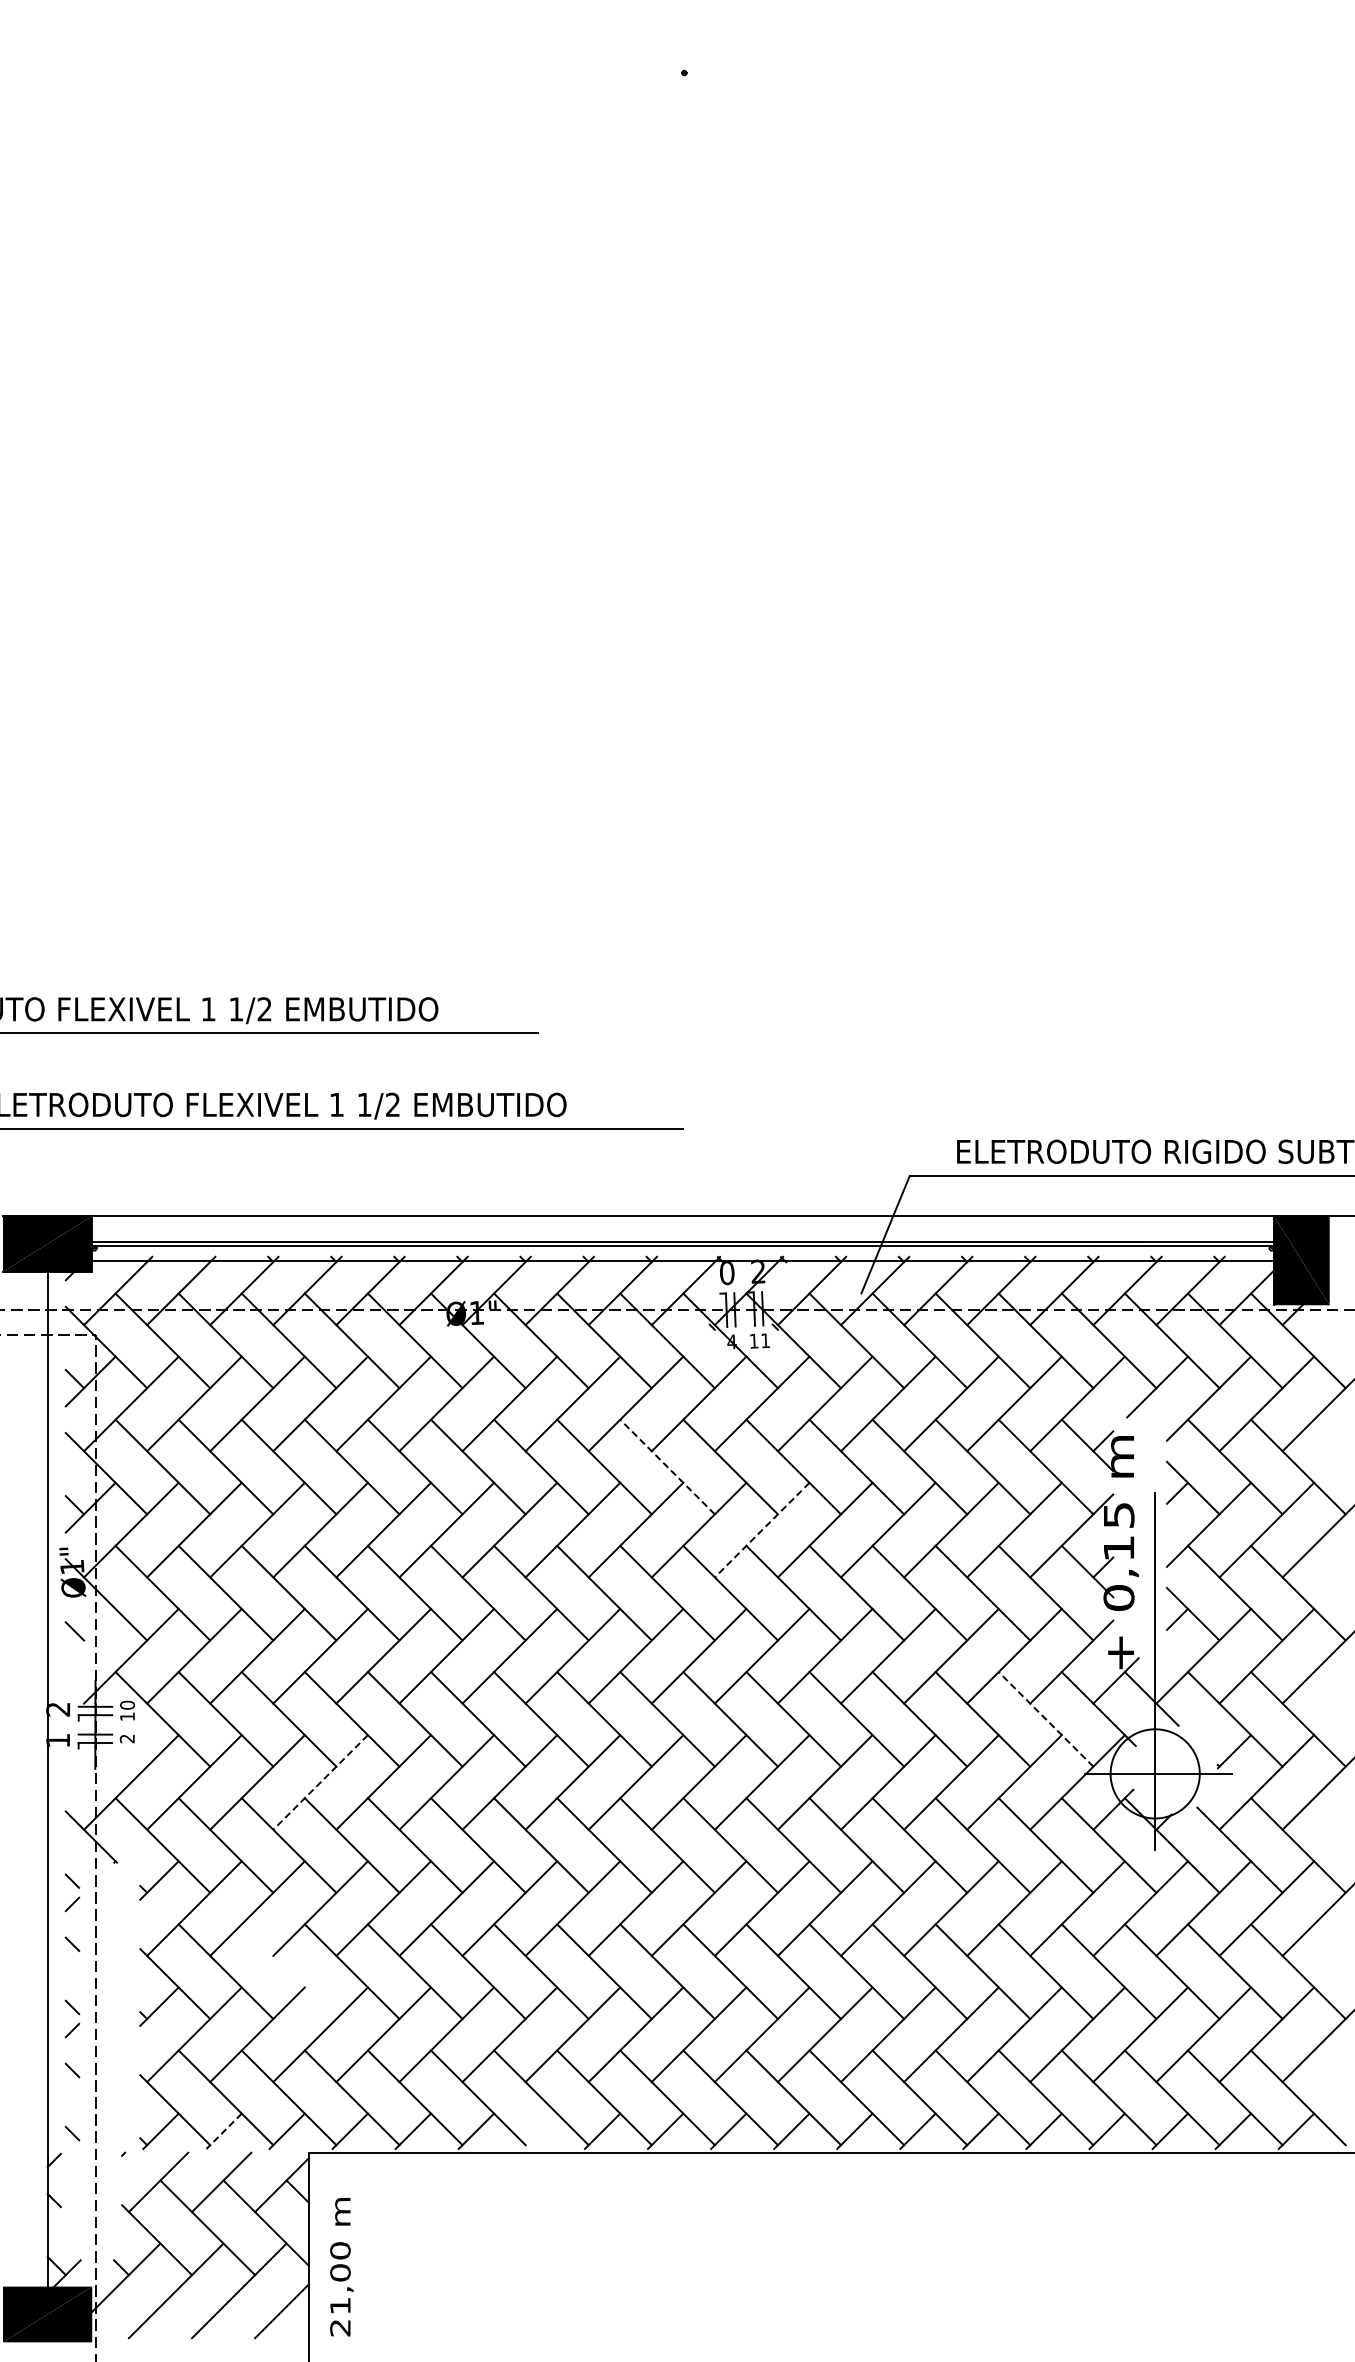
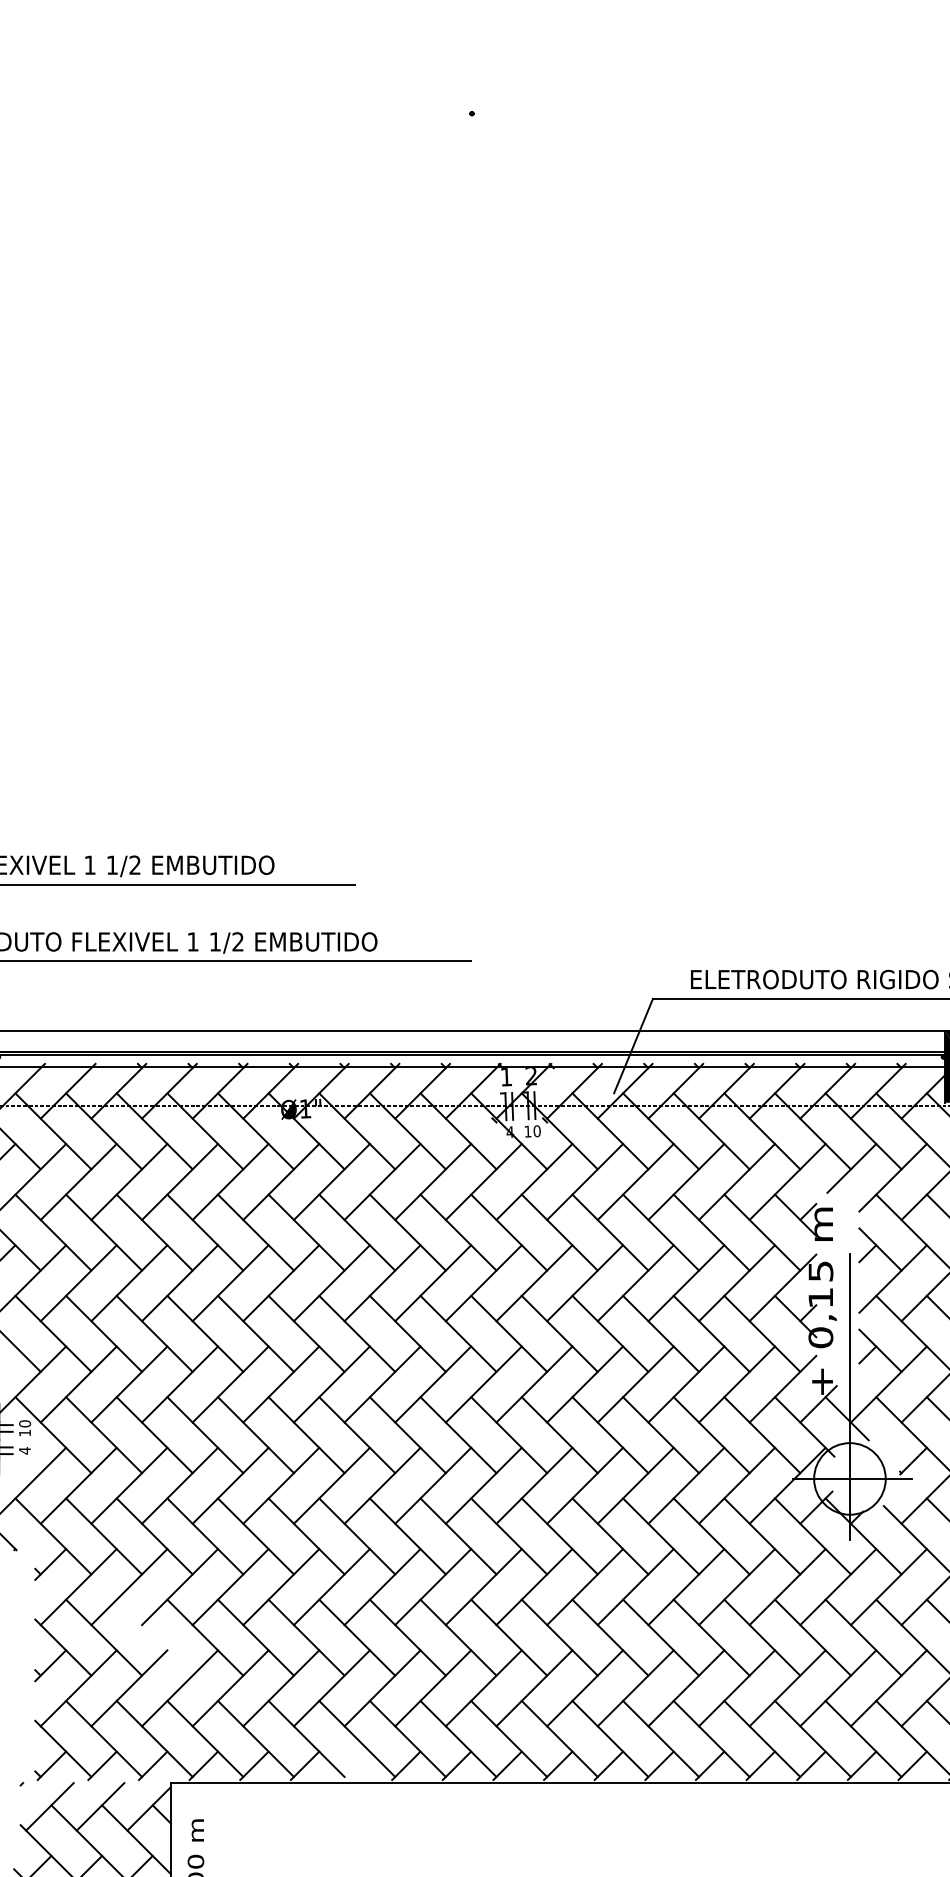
text: (727, 1273) -> (506, 1077), 0 -> 1
text: (765, 1340) -> (537, 1131), 11 -> 10
line: (667, 1467) -> (458, 1232), dashed -> solid
line: (762, 1530) -> (534, 1283), dashed -> solid
line: (1046, 1719) -> (762, 1435), dashed -> solid
text: (126, 1738) -> (24, 1450), 2 -> 4
line: (320, 1782) -> (179, 1485), dashed -> solid
line: (224, 2131) -> (102, 1765), dashed -> solid

